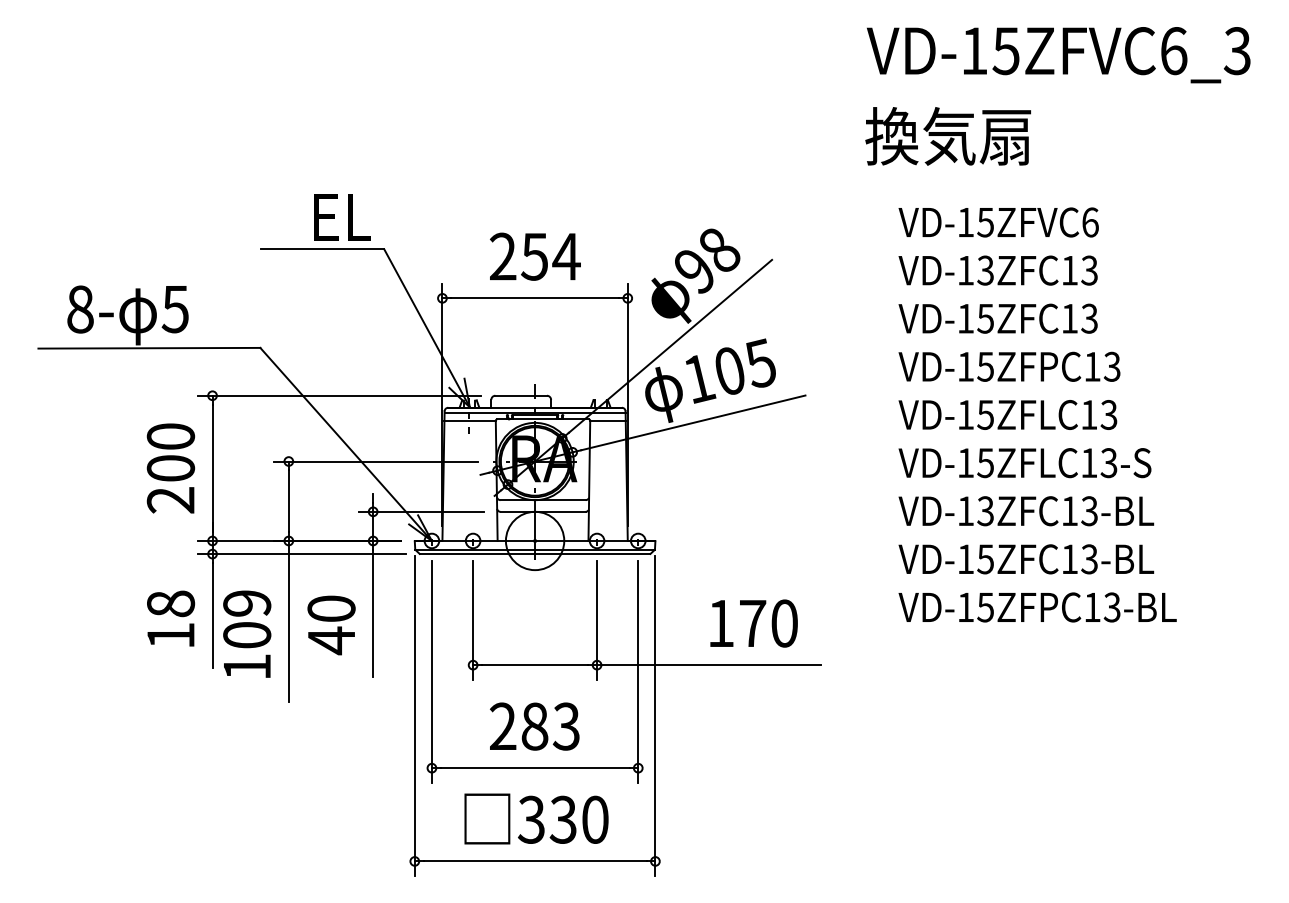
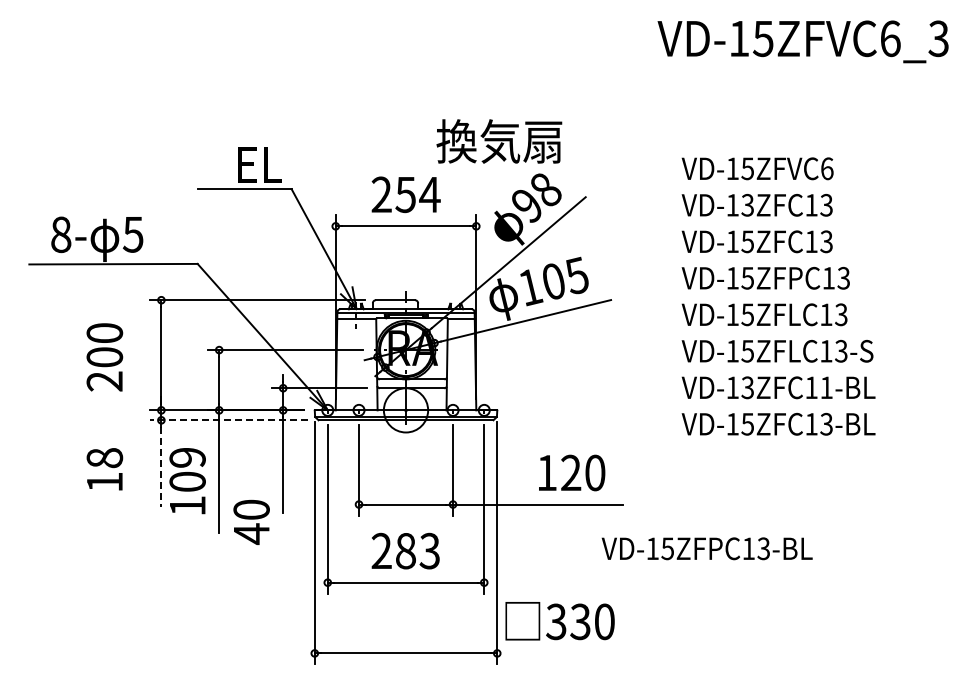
text: (948, 136) -> (499, 141), moved
text: (170, 468) -> (104, 357), moved
text: (1089, 510) -> (826, 387), VD-13ZFC13-BL -> VD-13ZFC11-BL
line: (302, 554) -> (229, 420), solid -> dashed
text: (1036, 607) -> (706, 548), moved
line: (212, 614) -> (161, 466), solid -> dashed
text: (170, 618) -> (104, 469), moved
text: (753, 622) -> (571, 472), 170 -> 120
text: (331, 624) -> (251, 521), moved
text: (535, 819) -> (559, 621), moved

